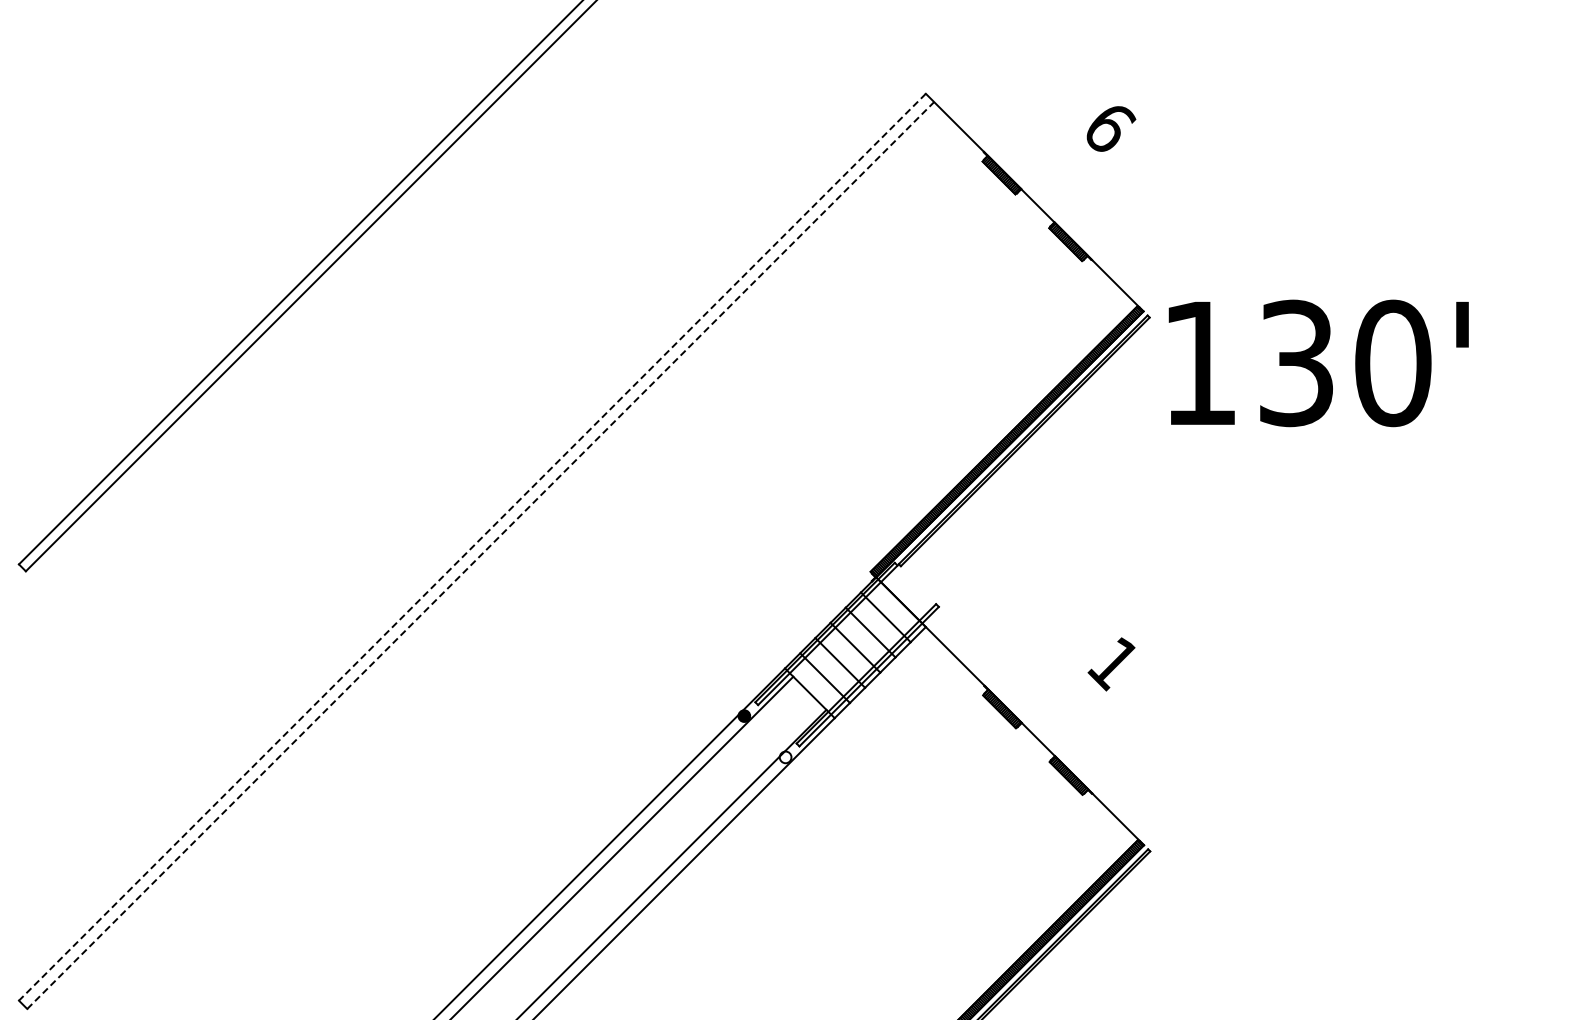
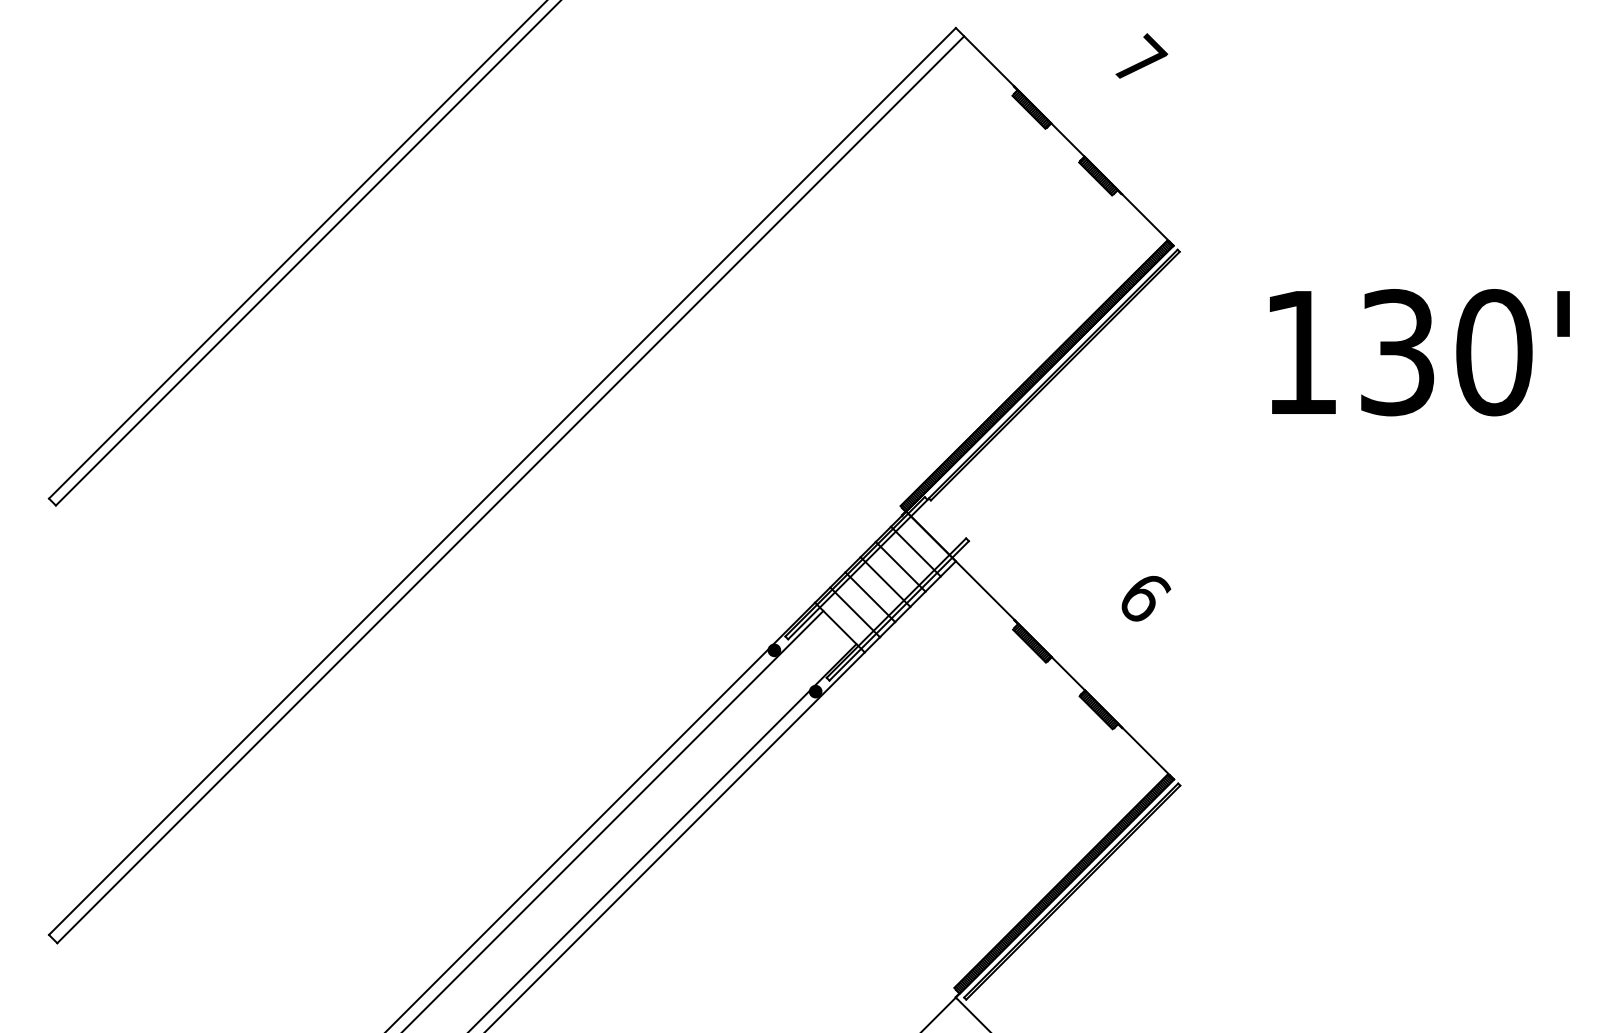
text: (1111, 125) -> (1141, 59), 6 -> 7
text: (1318, 363) -> (1419, 352), moved
line: (472, 547) -> (502, 481), dashed -> solid
line: (481, 555) -> (511, 489), dashed -> solid
text: (1114, 664) -> (1144, 598), 1 -> 6
fill: (785, 757) -> (815, 691), added

